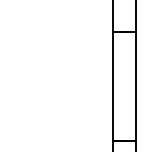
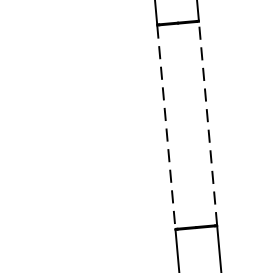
line: (135, 85) -> (207, 121), solid -> dashed
line: (113, 86) -> (166, 127), solid -> dashed

